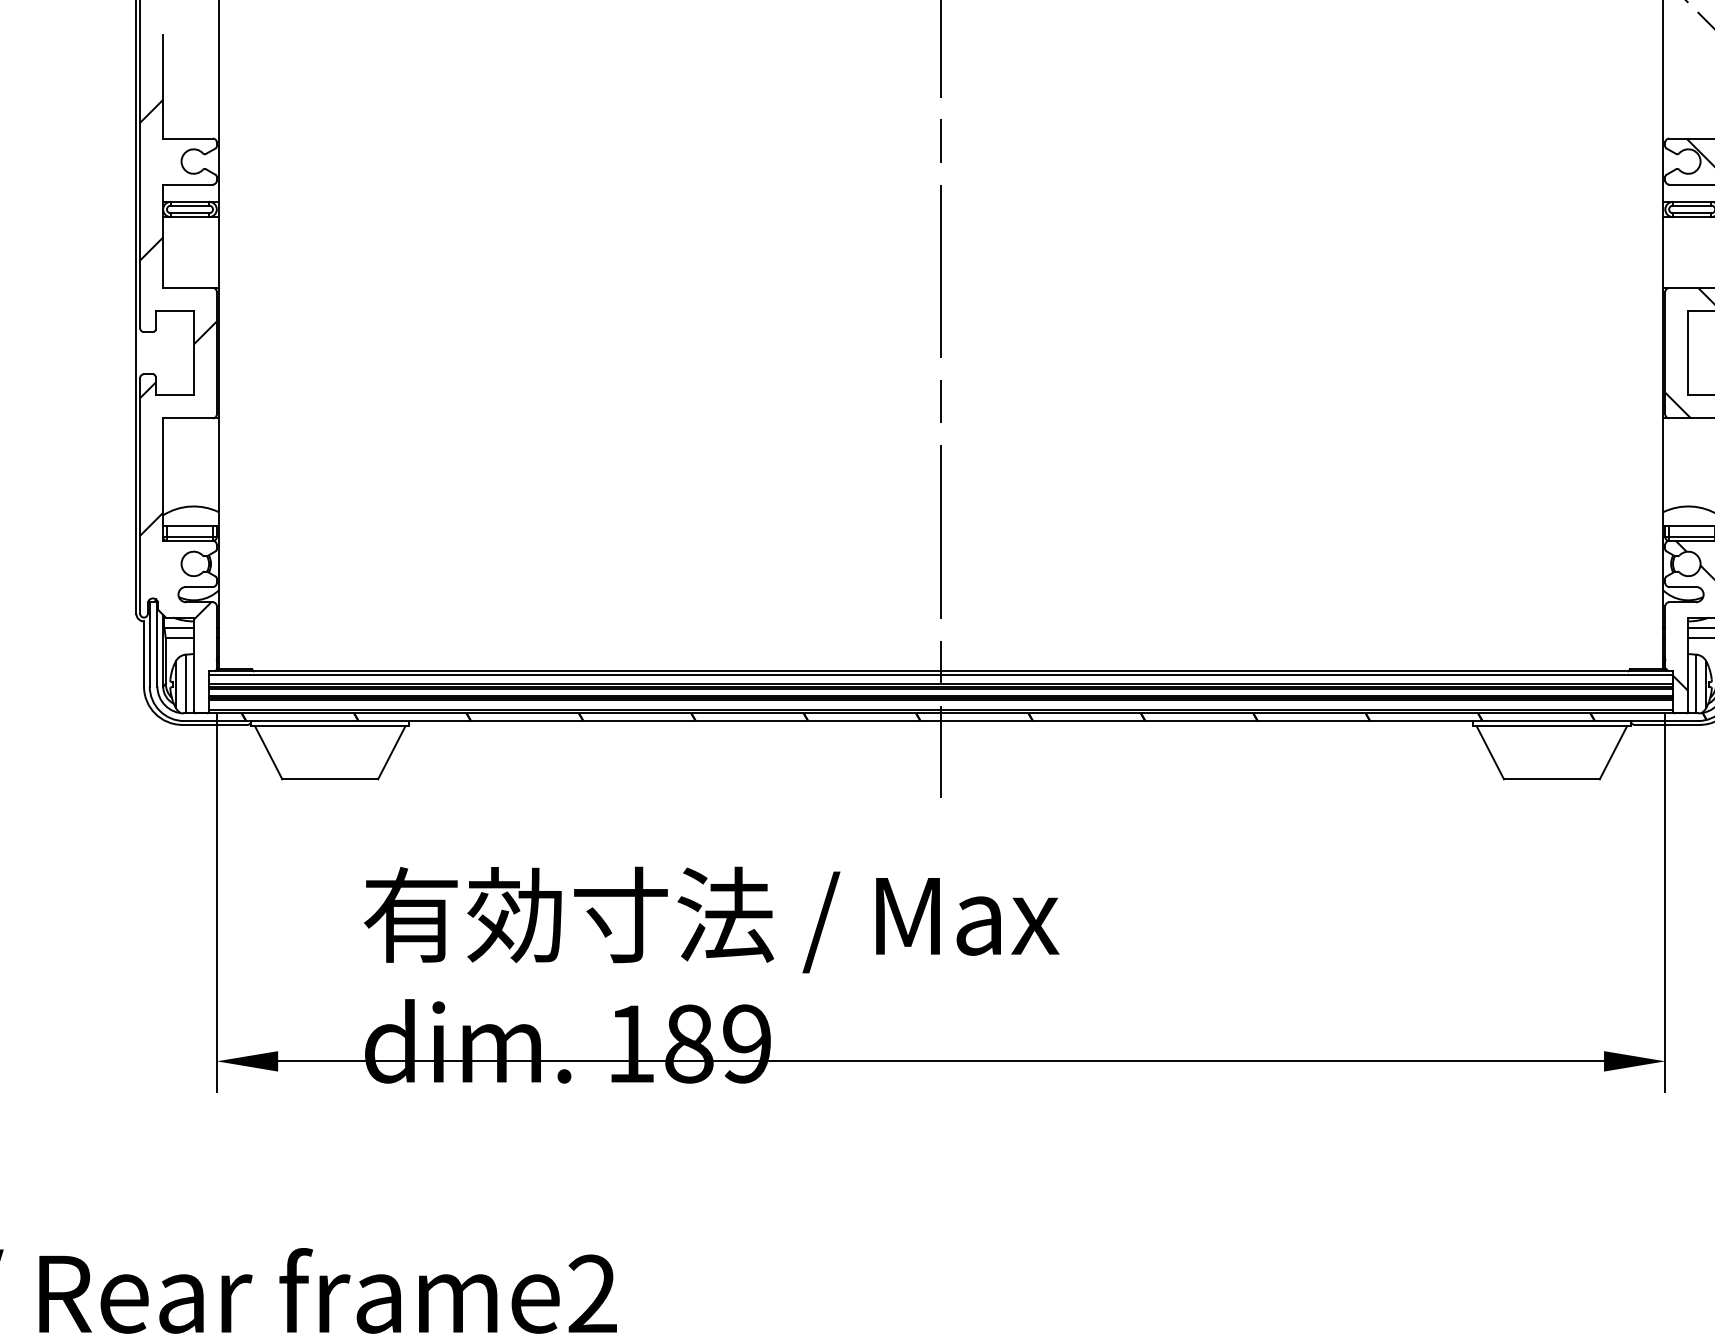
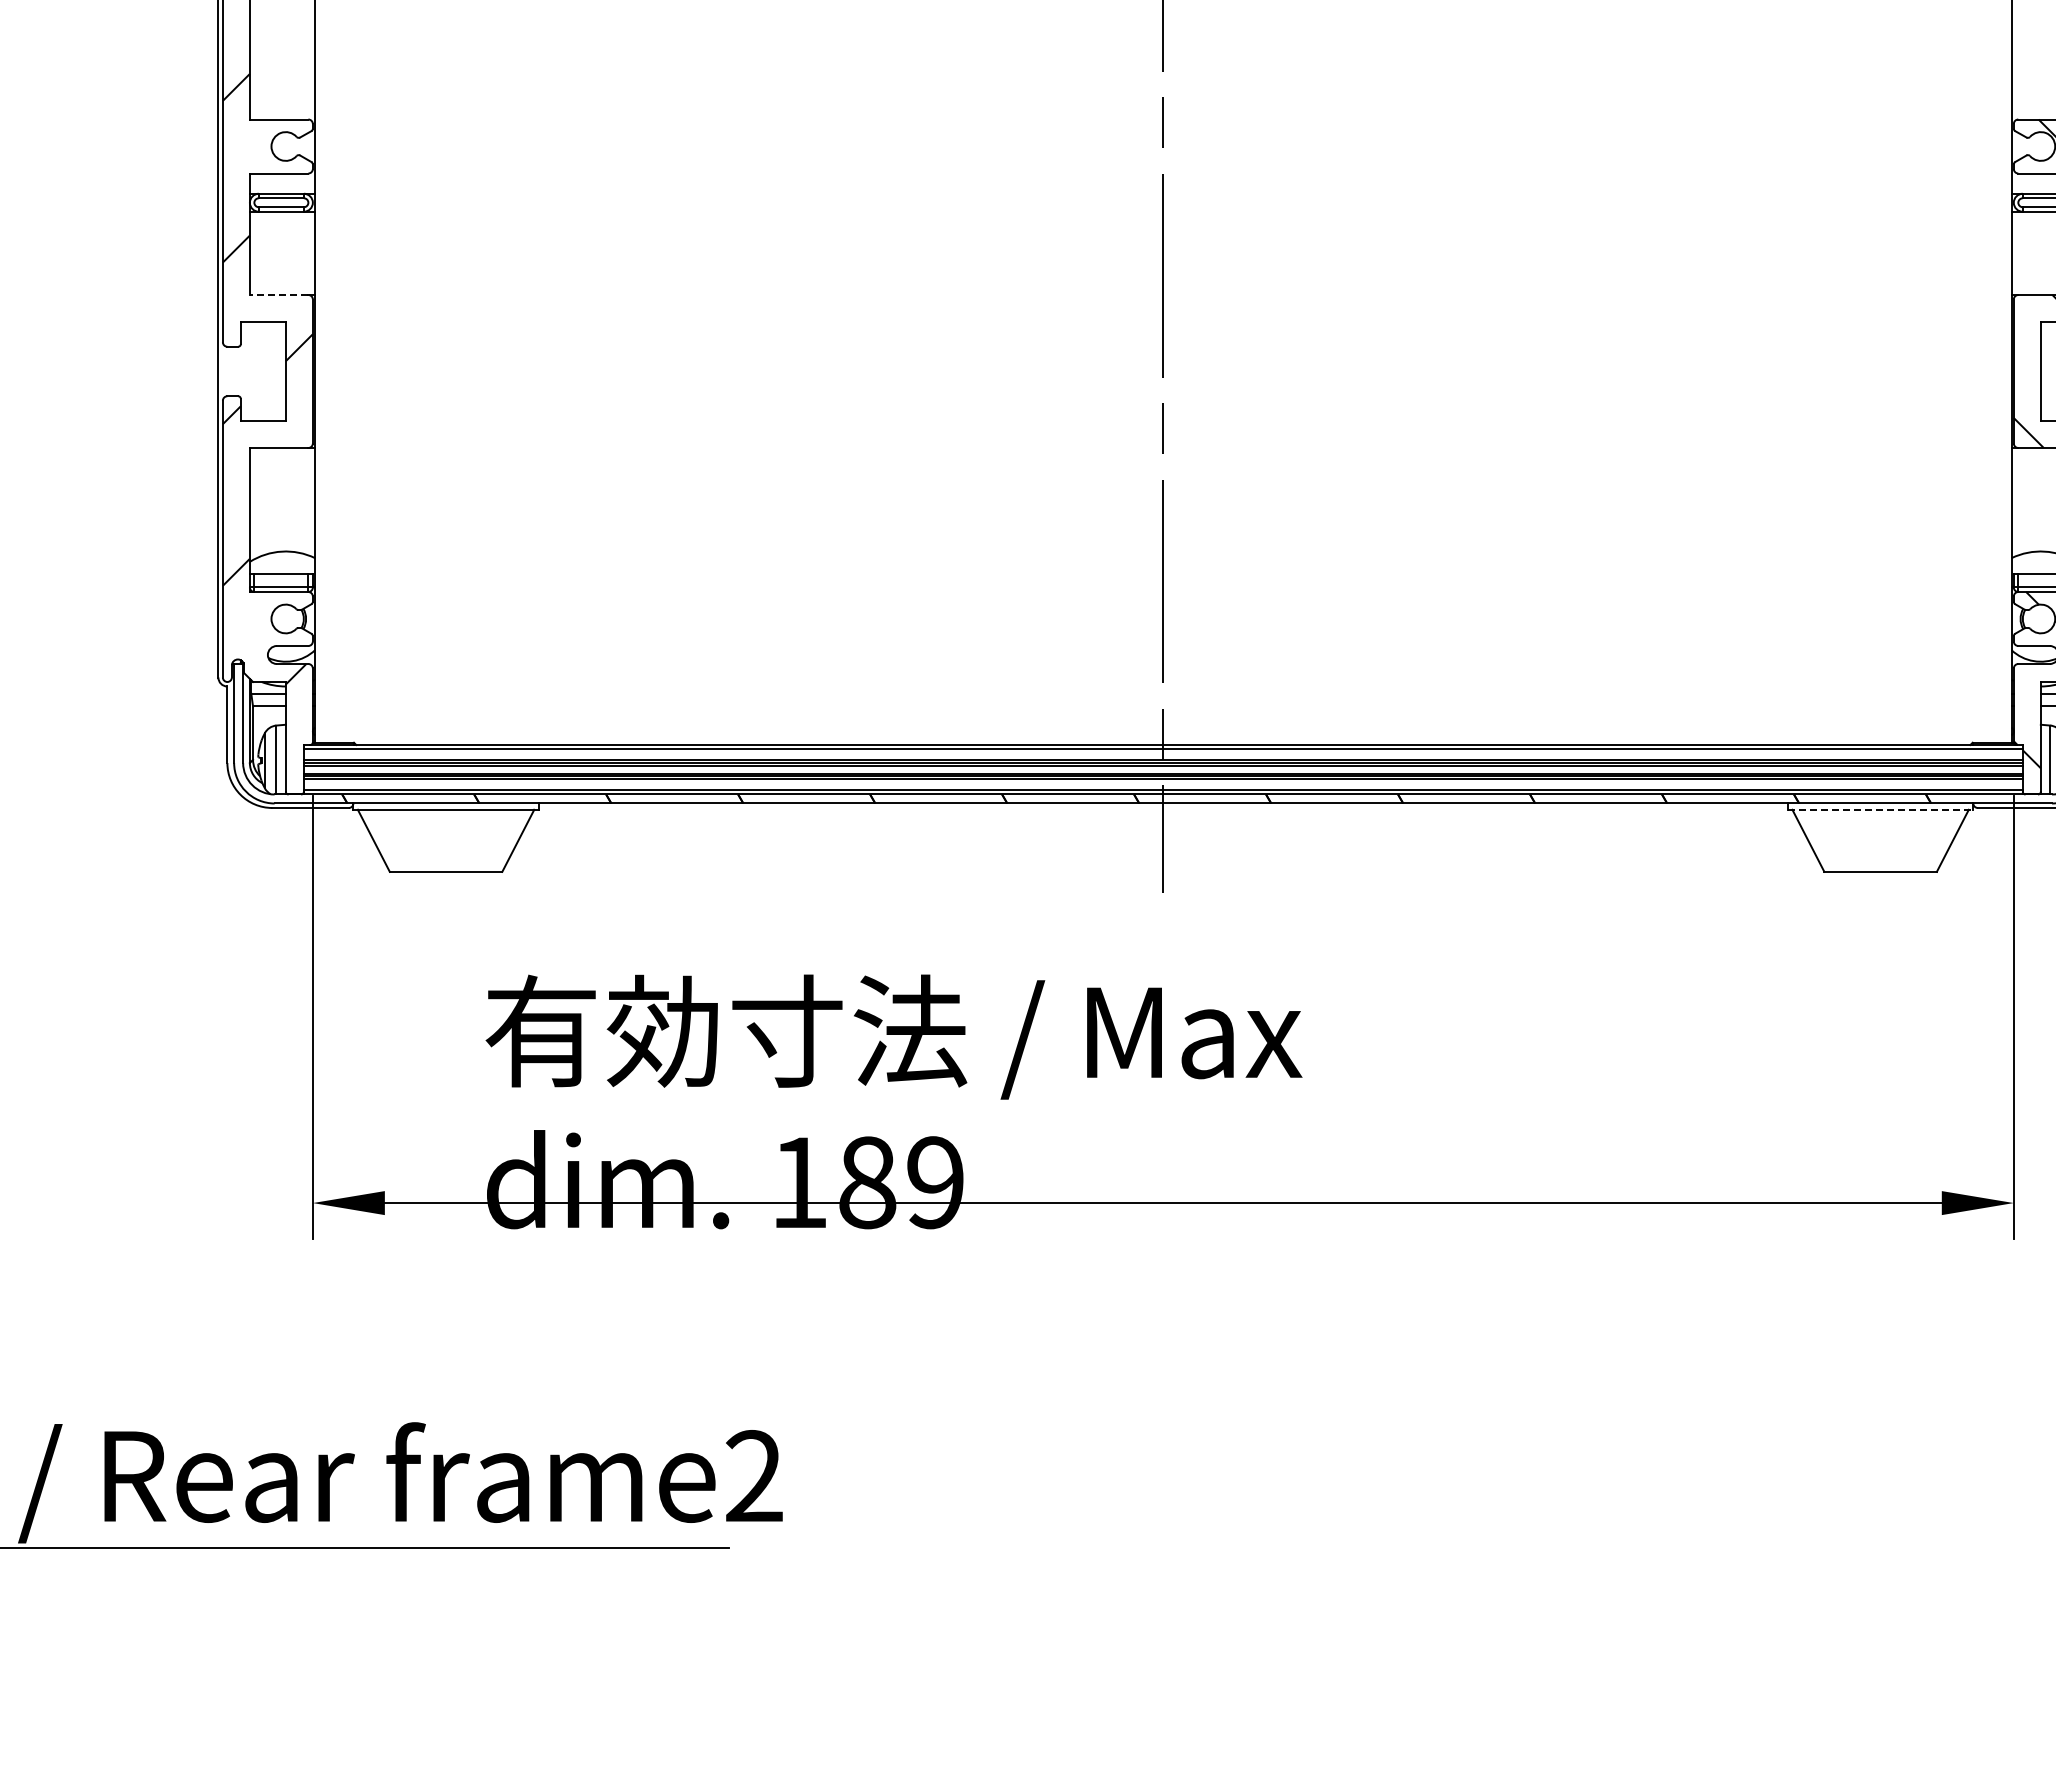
line: (187, 288) -> (278, 295), solid -> dashed
line: (1551, 726) -> (1880, 809), solid -> dashed

